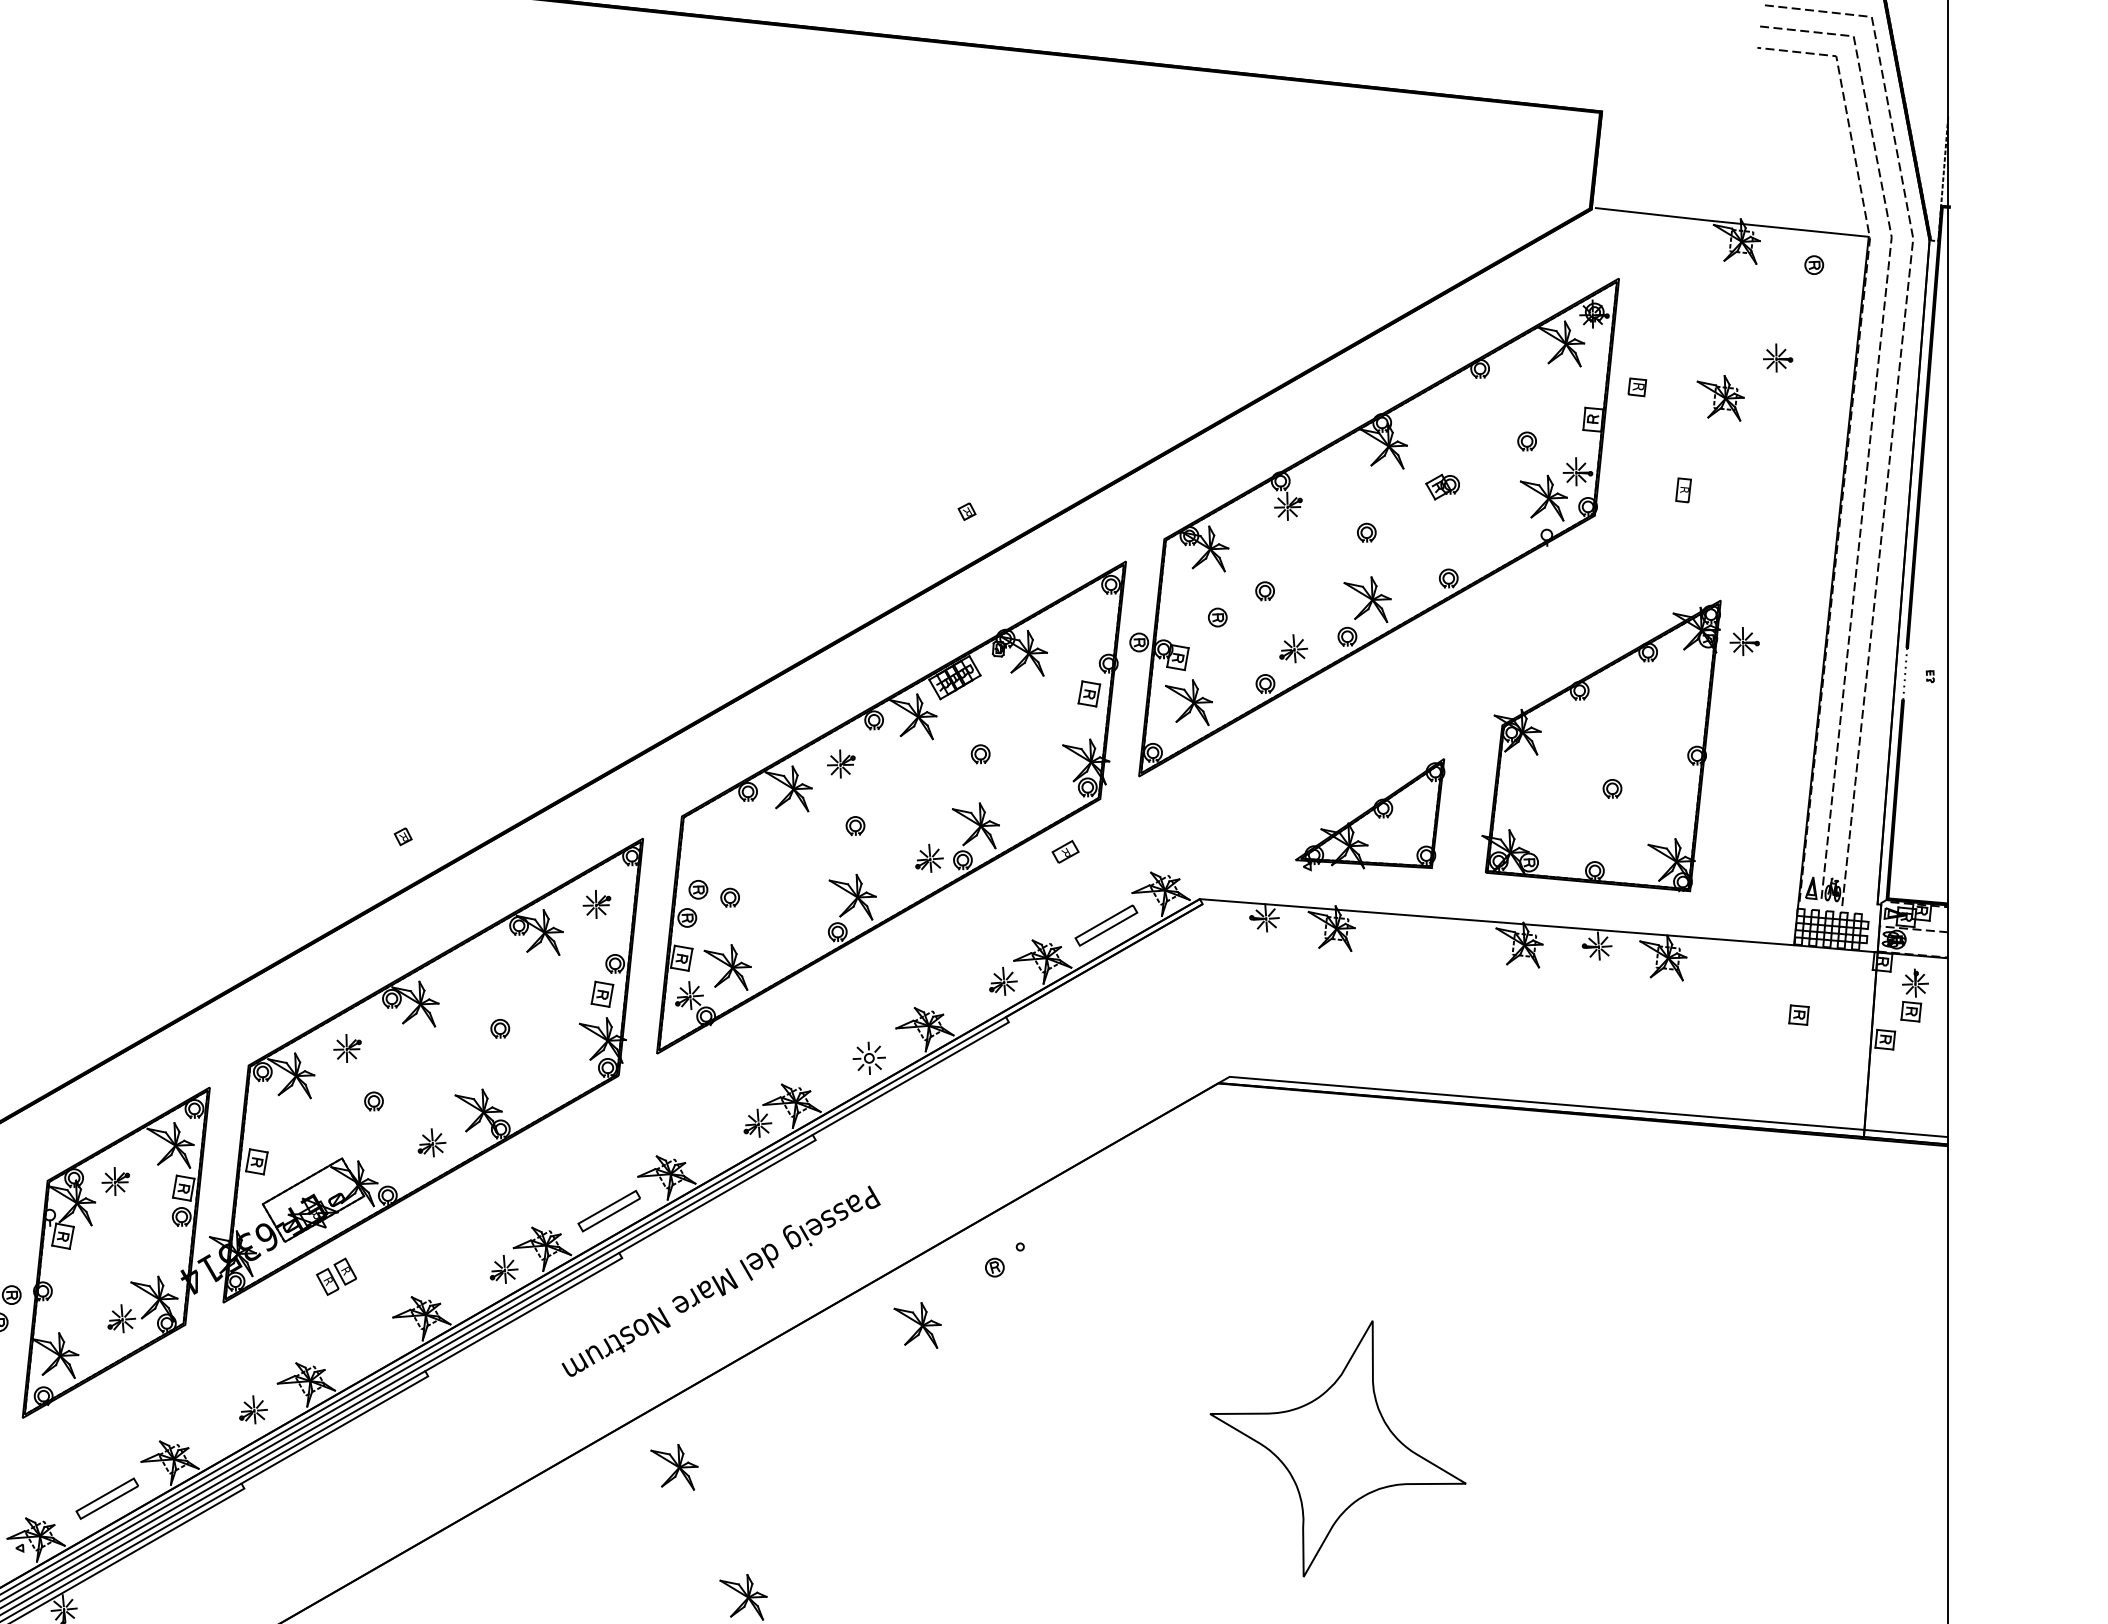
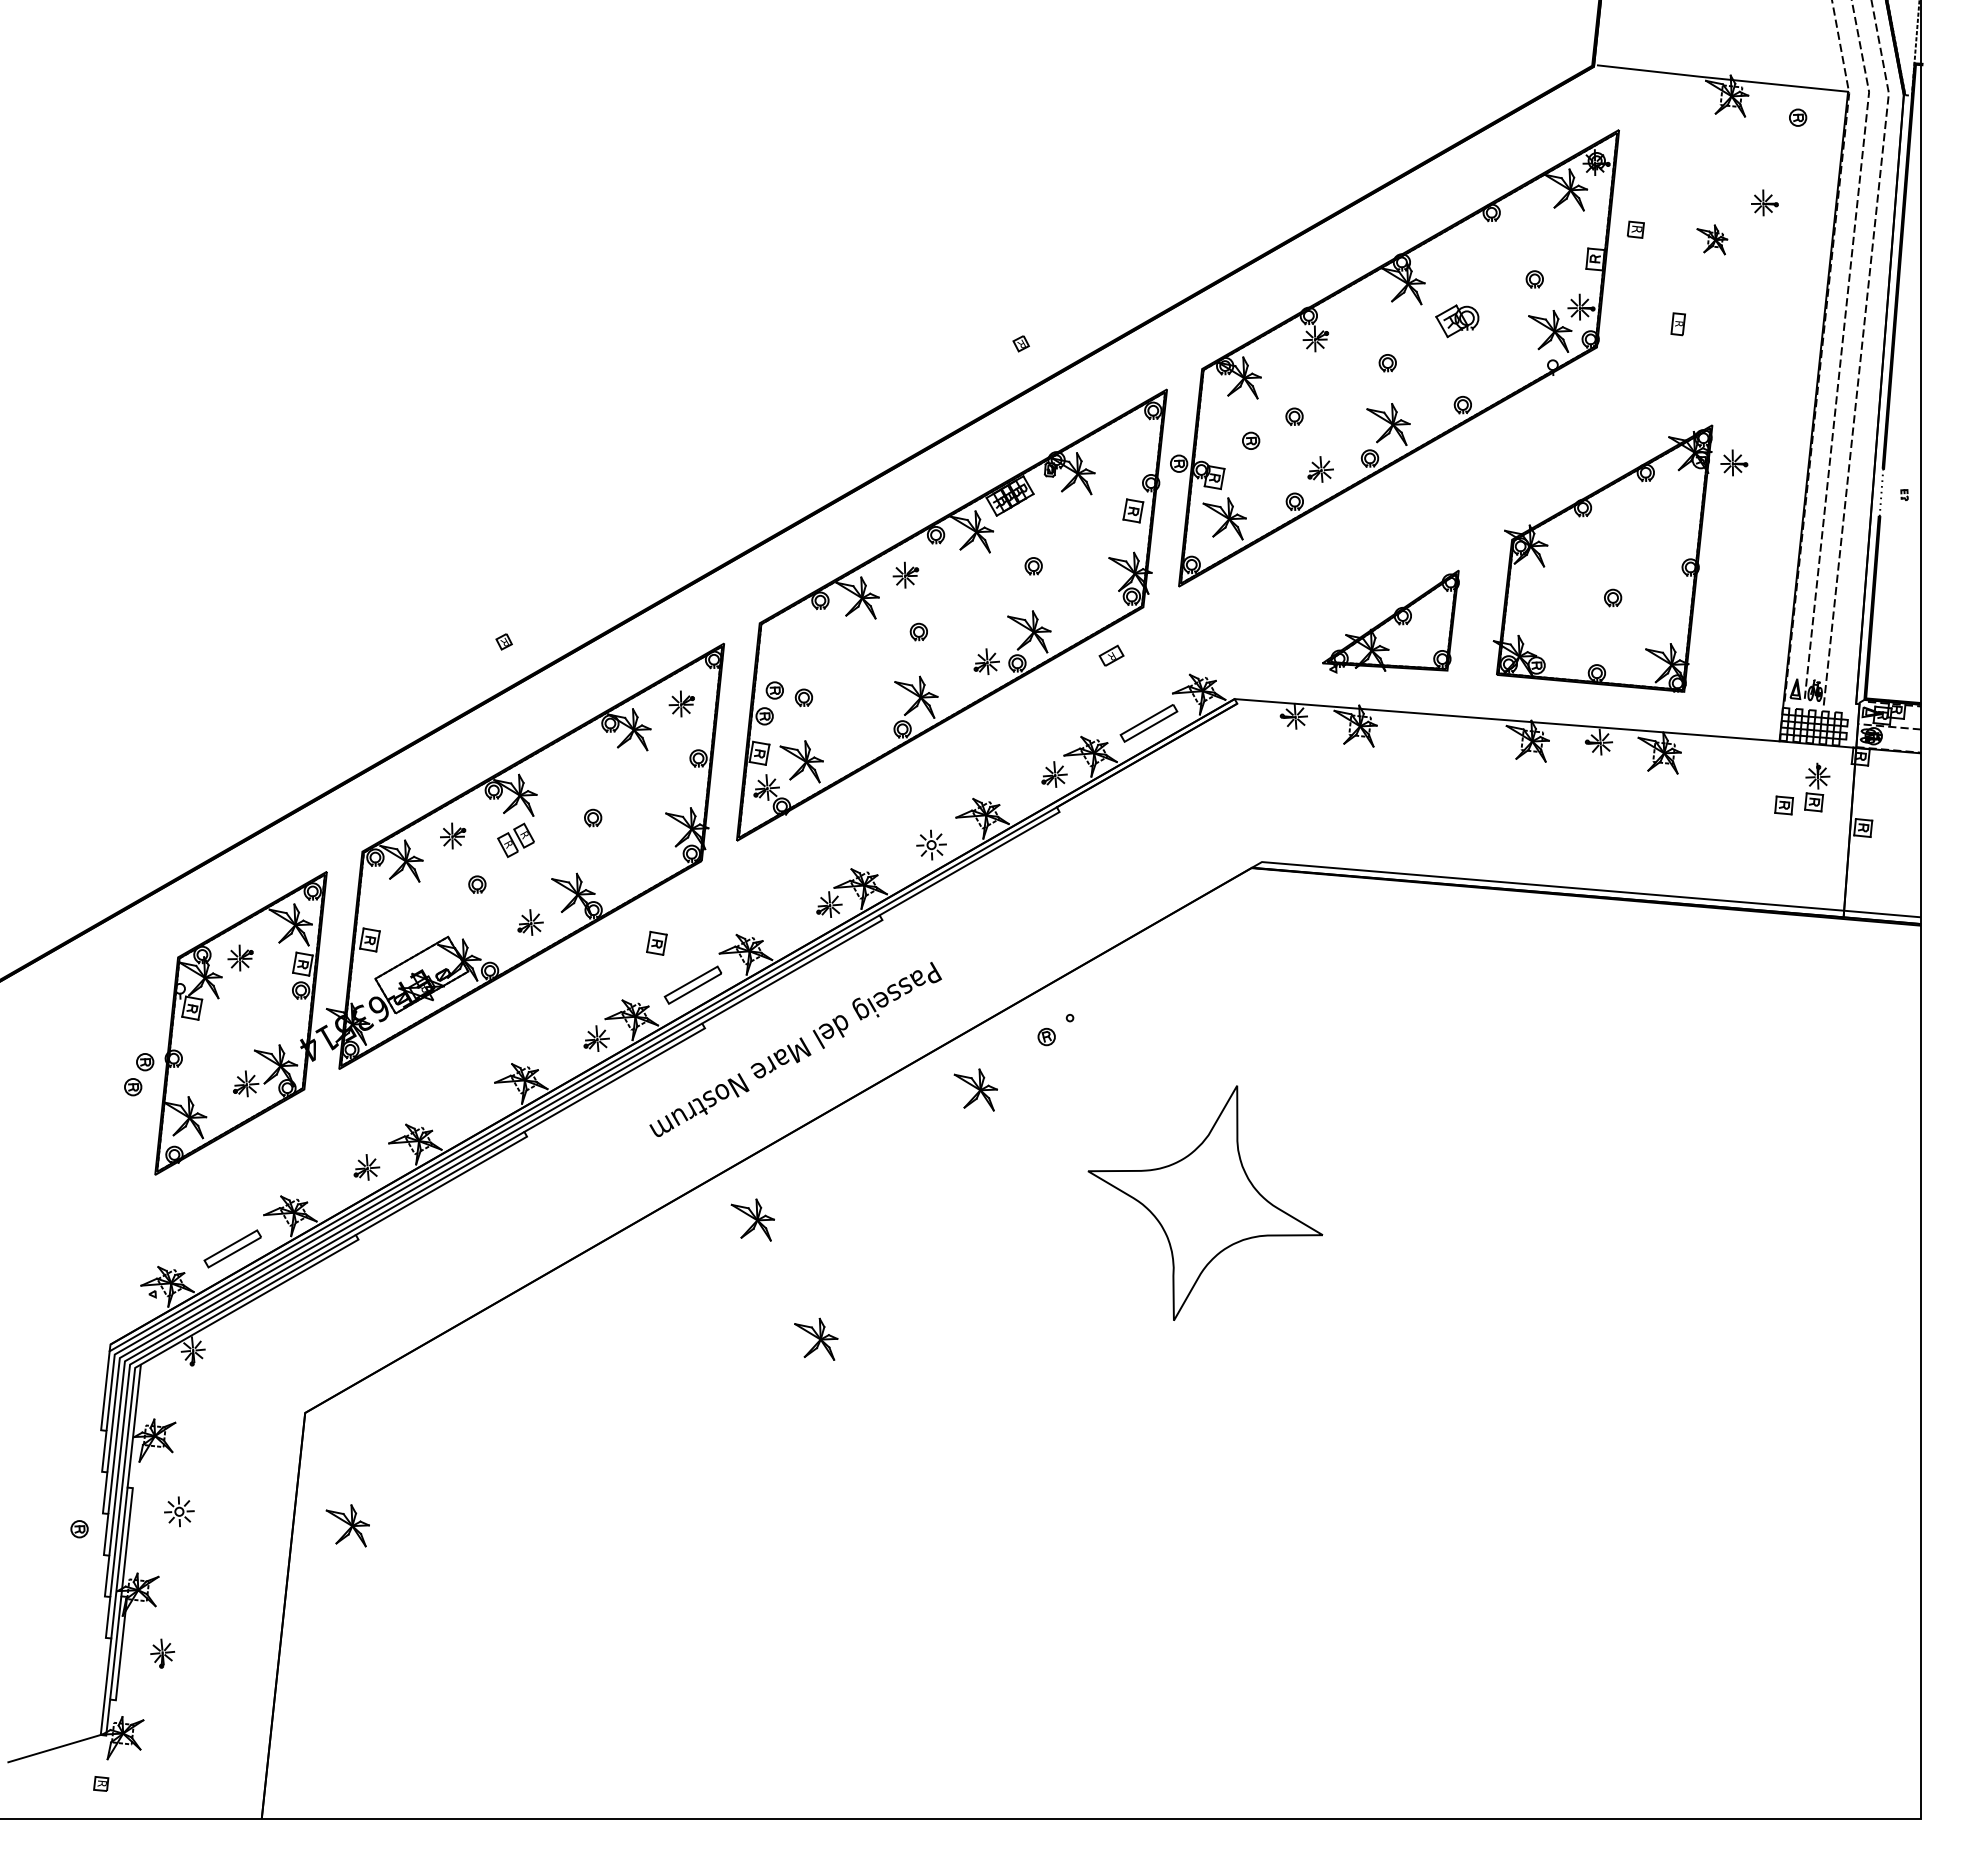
part: (1720, 397) -> (1712, 239), size x0.7
part: (1442, 487) -> (1457, 321), size x1.4
part: (602, 993) -> (656, 942), moved
part: (1915, 995) -> (1817, 787), moved
part: (335, 1276) -> (515, 840), moved
part: (1338, 1448) -> (1205, 1202), moved

